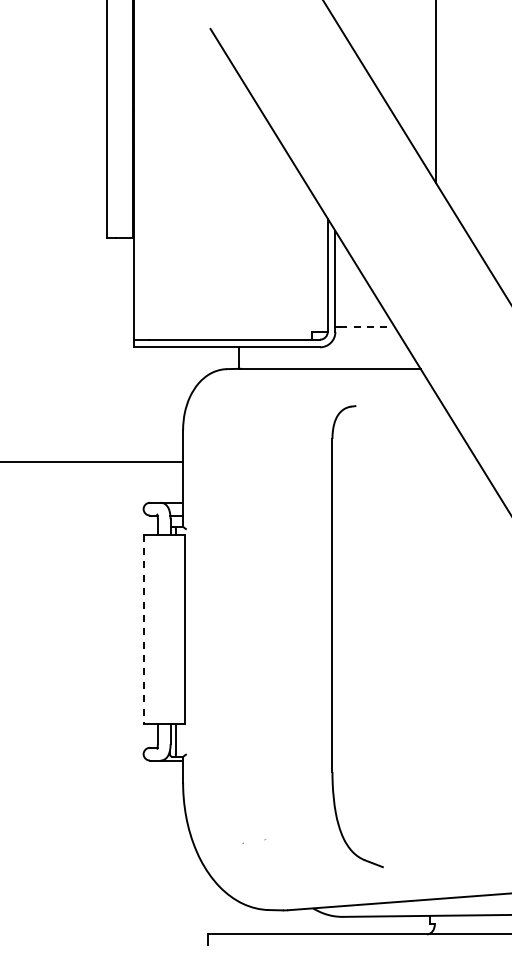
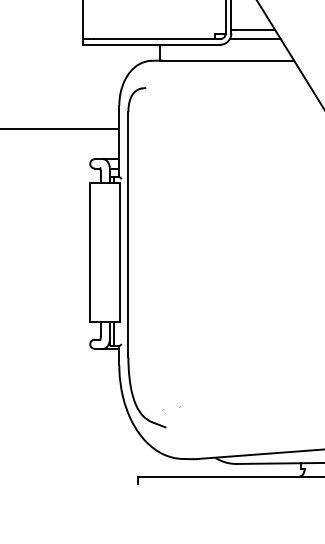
line: (367, 326) -> (255, 29), dashed -> solid
line: (367, 339) -> (255, 39), added
line: (143, 629) -> (90, 252), dashed -> solid
part: (332, 636) -> (128, 257), moved

